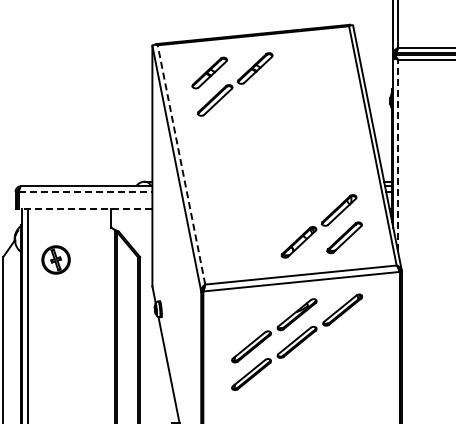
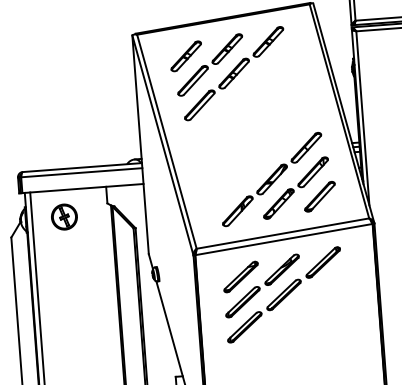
part: (260, 95) -> (233, 73), added
line: (397, 155) -> (362, 118), dashed -> solid
line: (181, 164) -> (166, 141), dashed -> solid
line: (85, 191) -> (81, 172), dashed -> solid
line: (85, 209) -> (82, 188), dashed -> solid
part: (293, 214) -> (272, 179), added
part: (55, 259) -> (63, 216), moved
part: (251, 318) -> (240, 276), added

